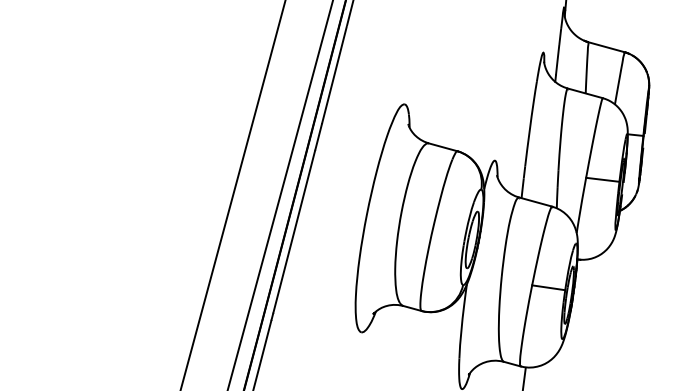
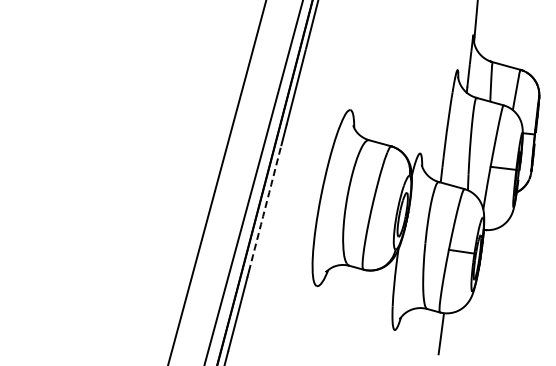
arc: (294, 231) -> (265, 208), solid -> dashed

